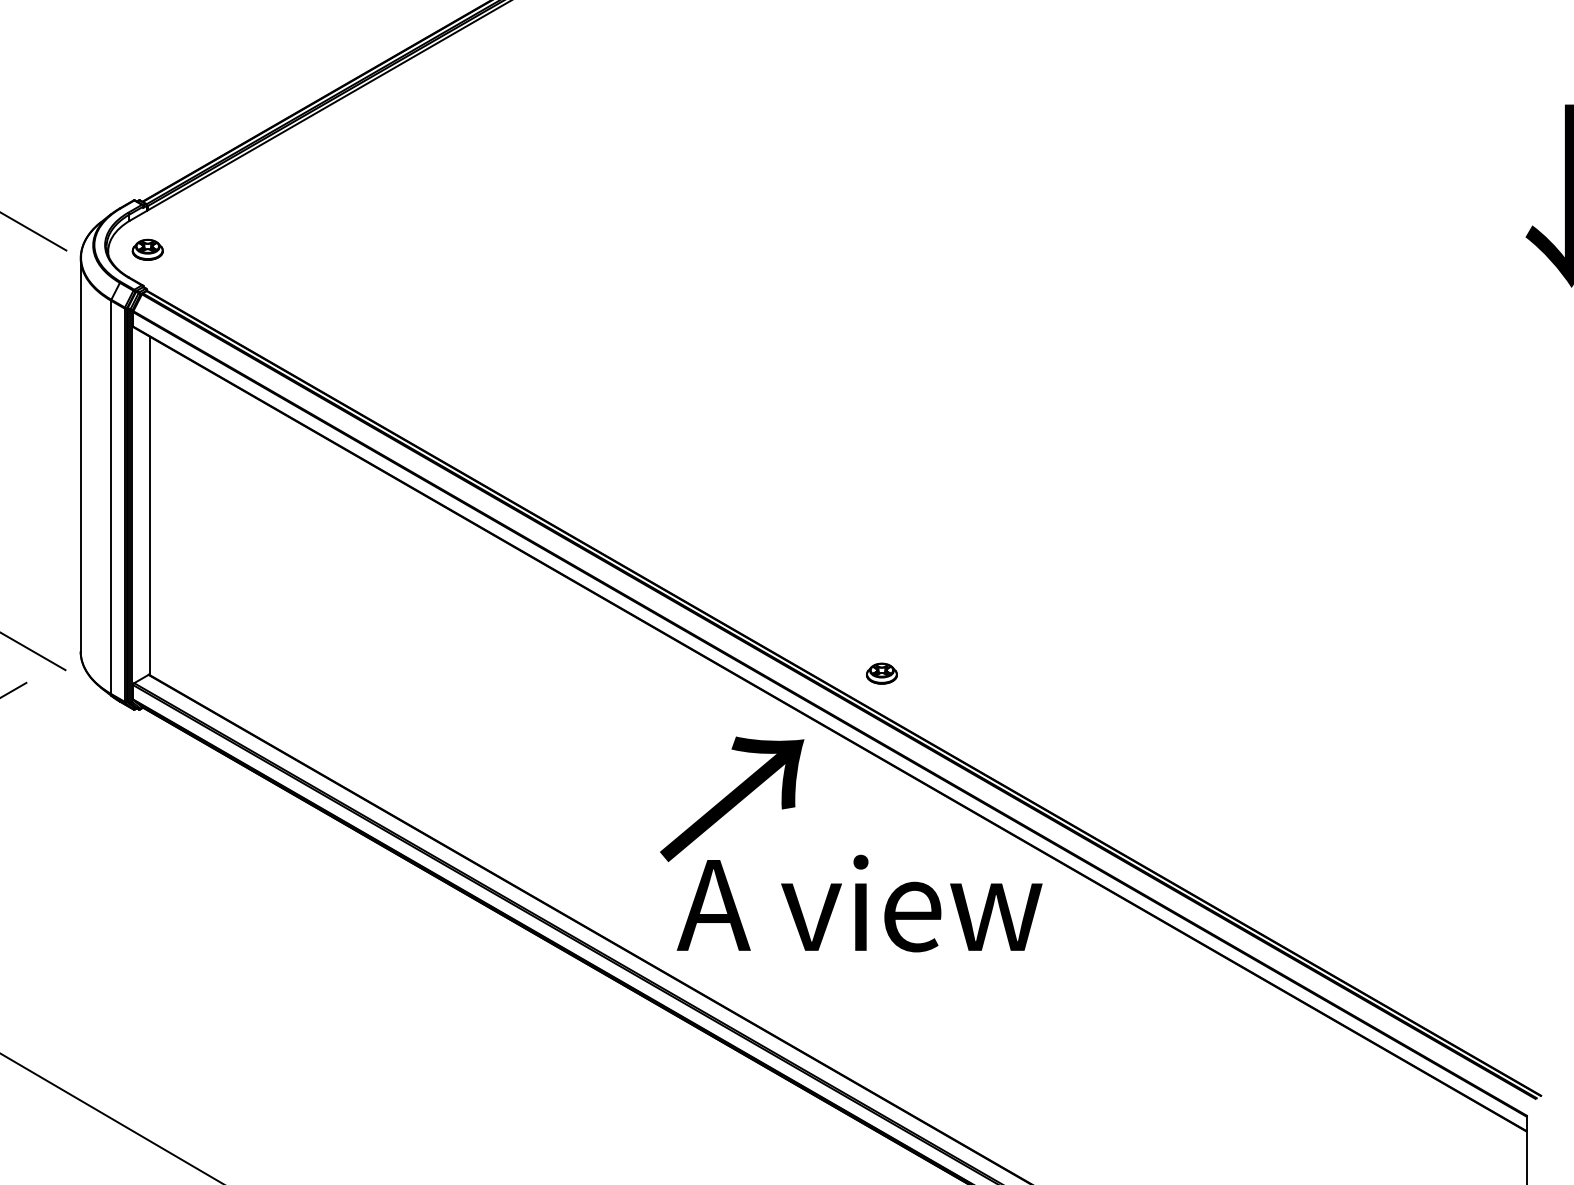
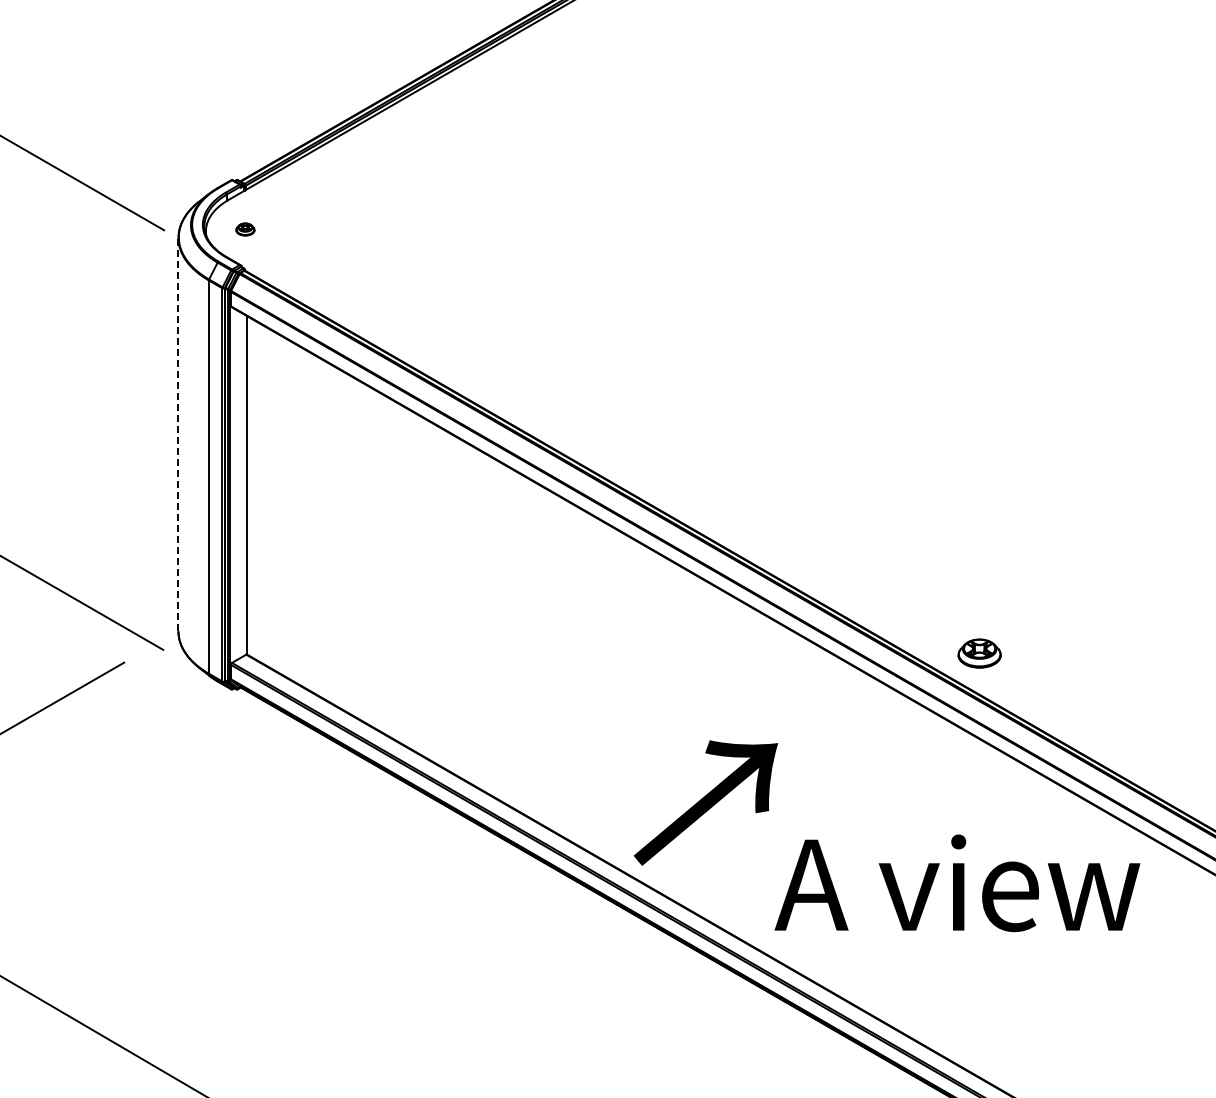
part: (147, 249) -> (245, 229), size x0.6
line: (80, 454) -> (178, 434), solid -> dashed
part: (881, 673) -> (979, 653), size x1.4
text: (732, 798) -> (706, 802), moved

